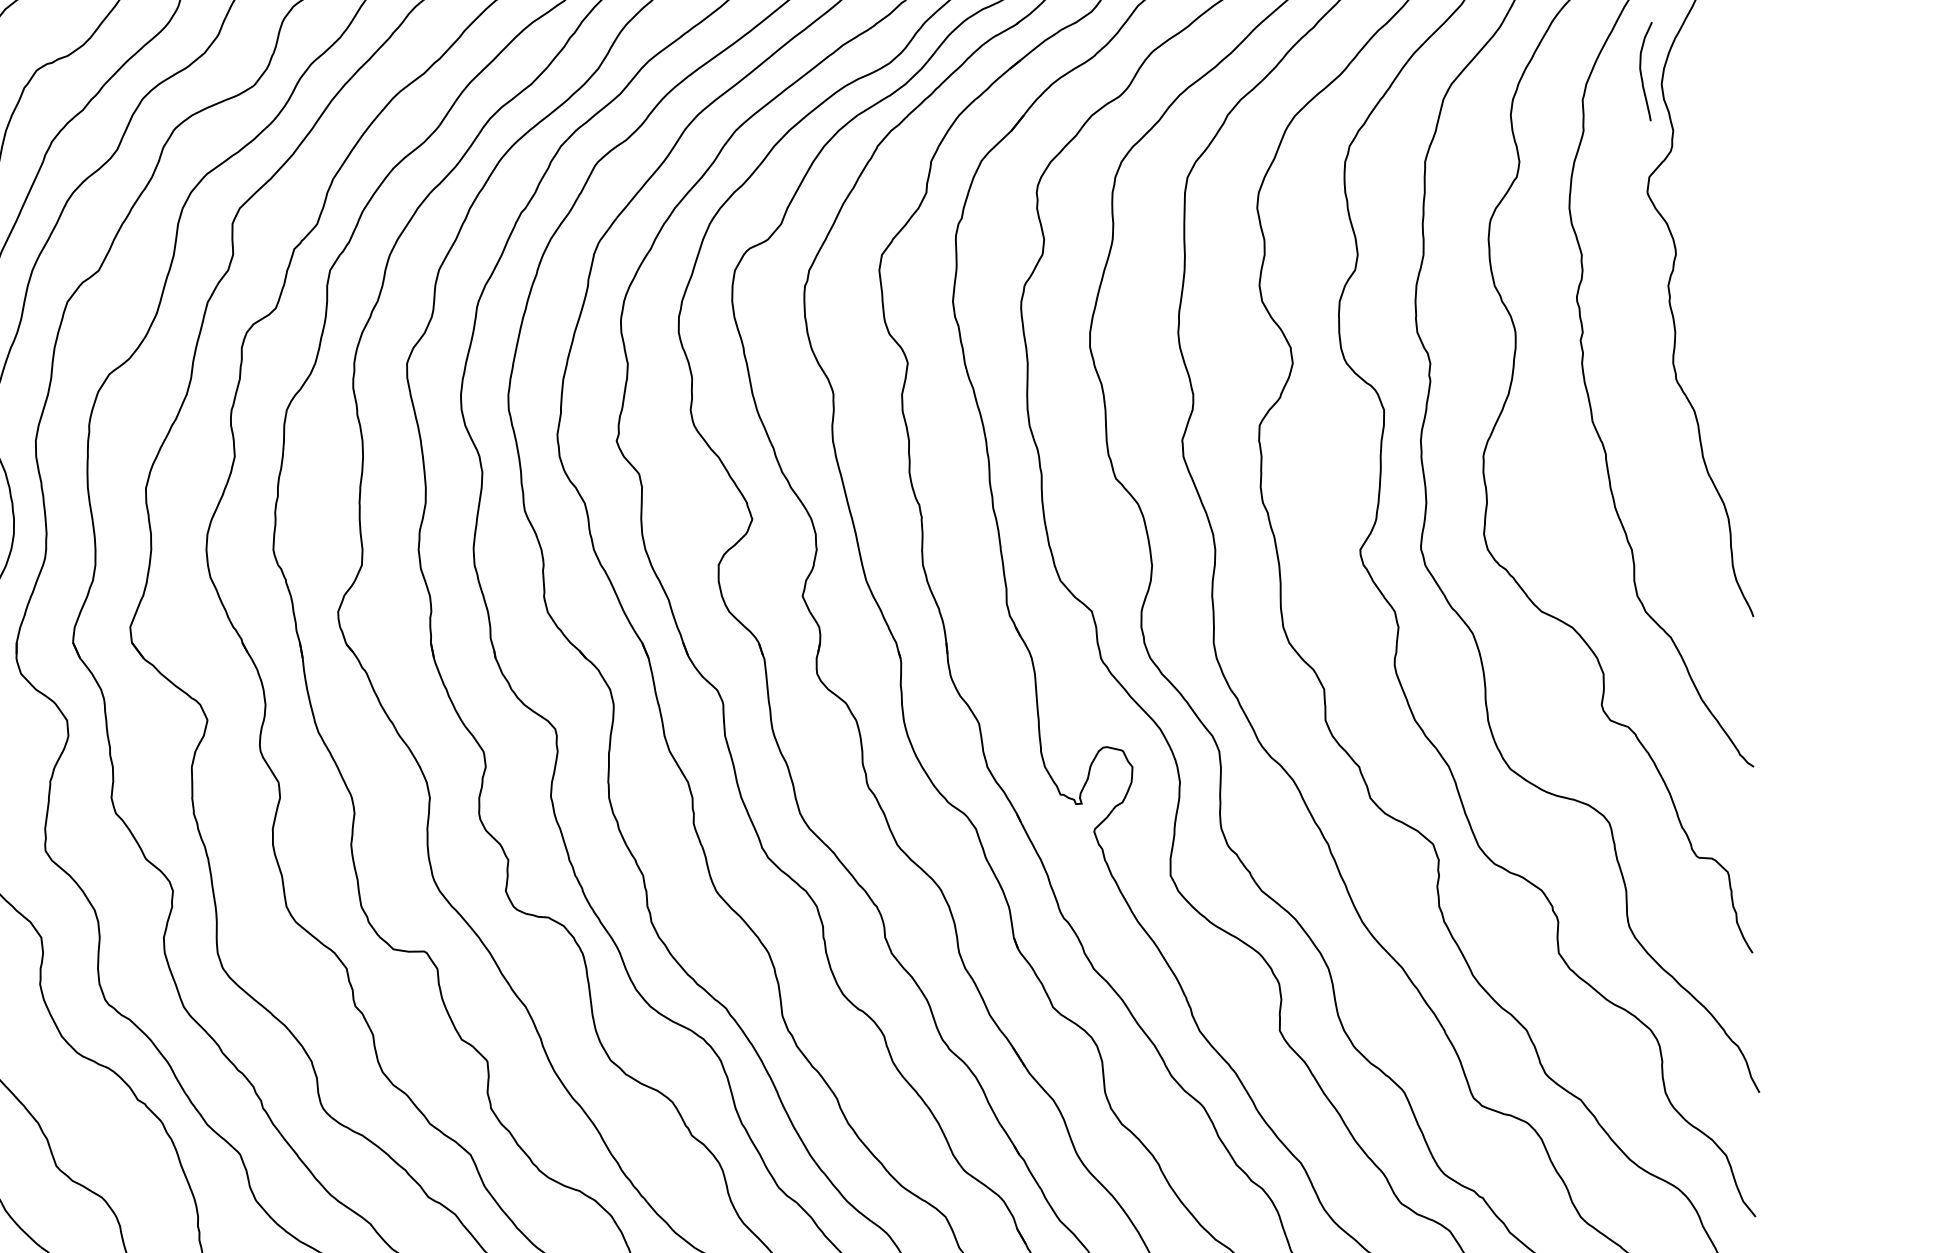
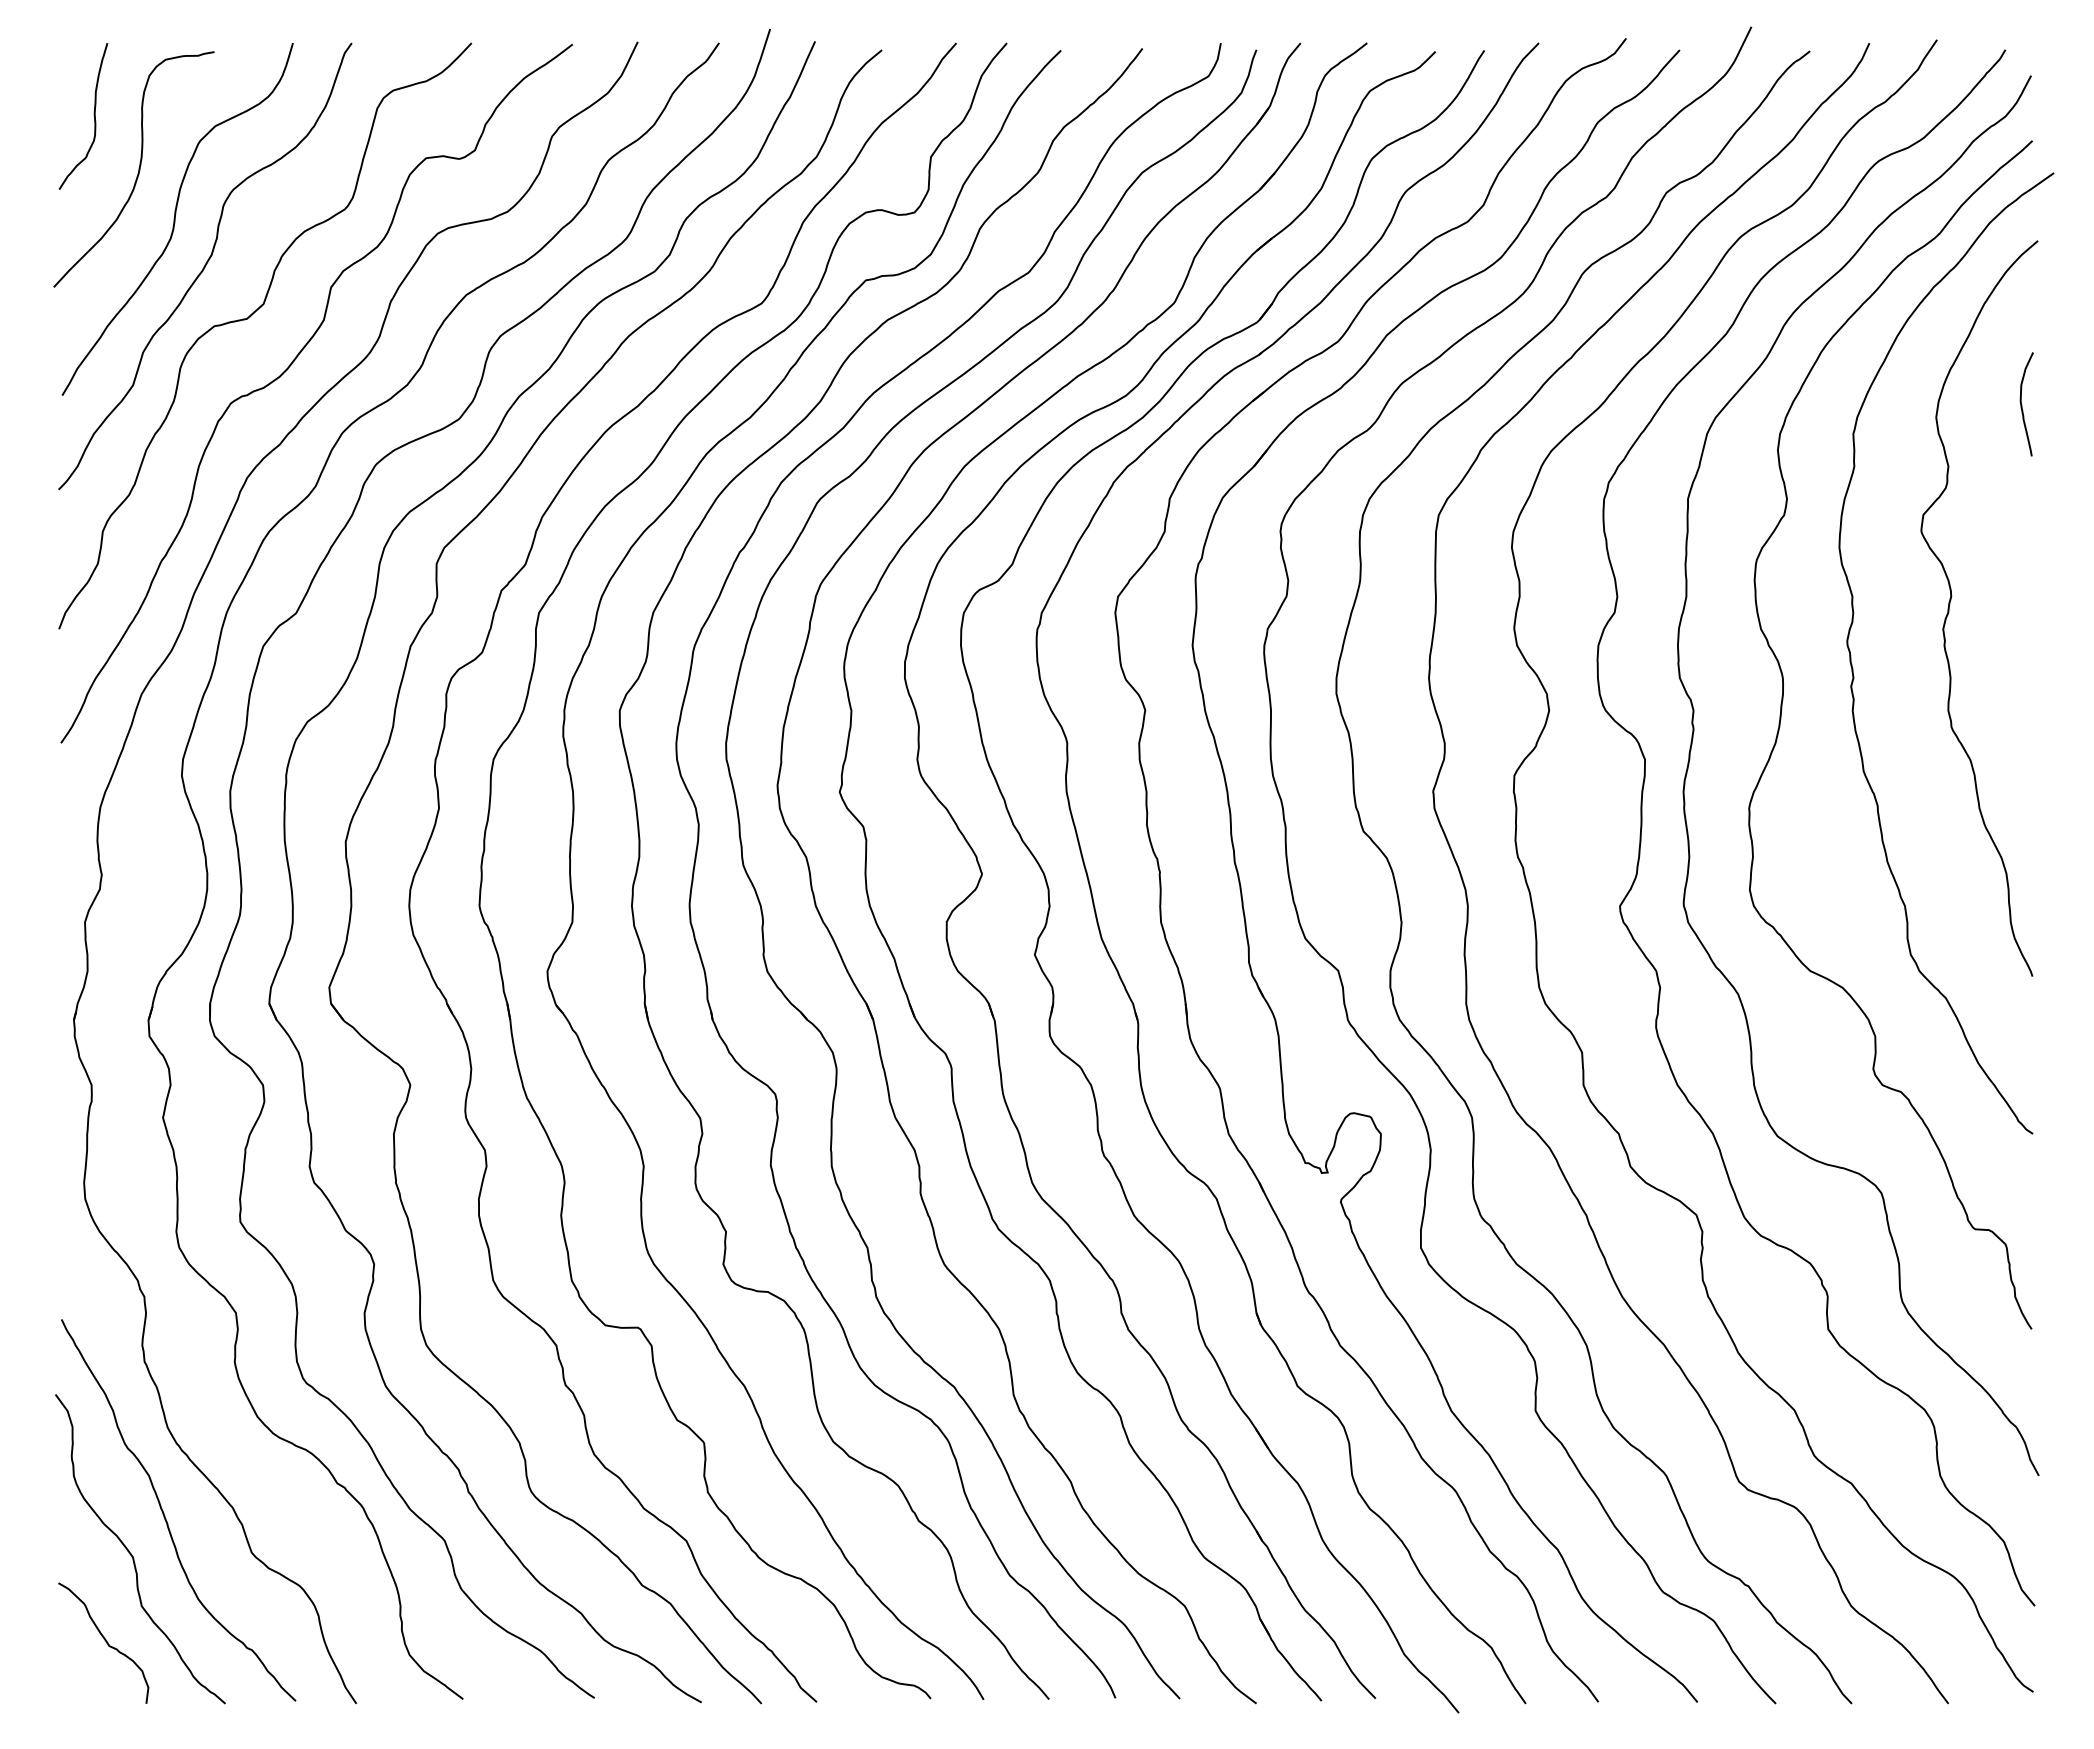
curve: (1641, 71) -> (2022, 404), moved

